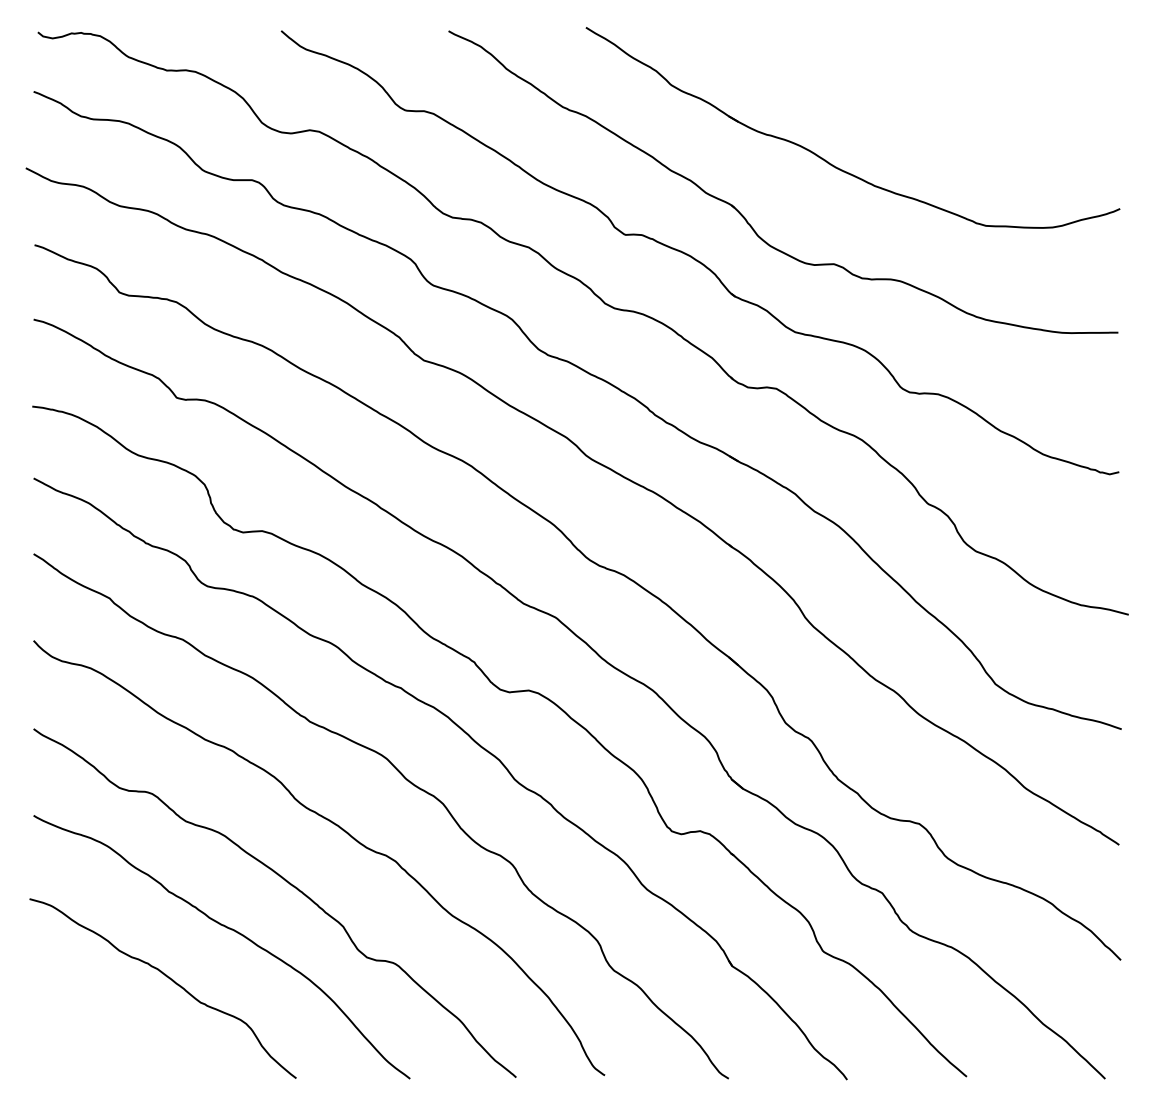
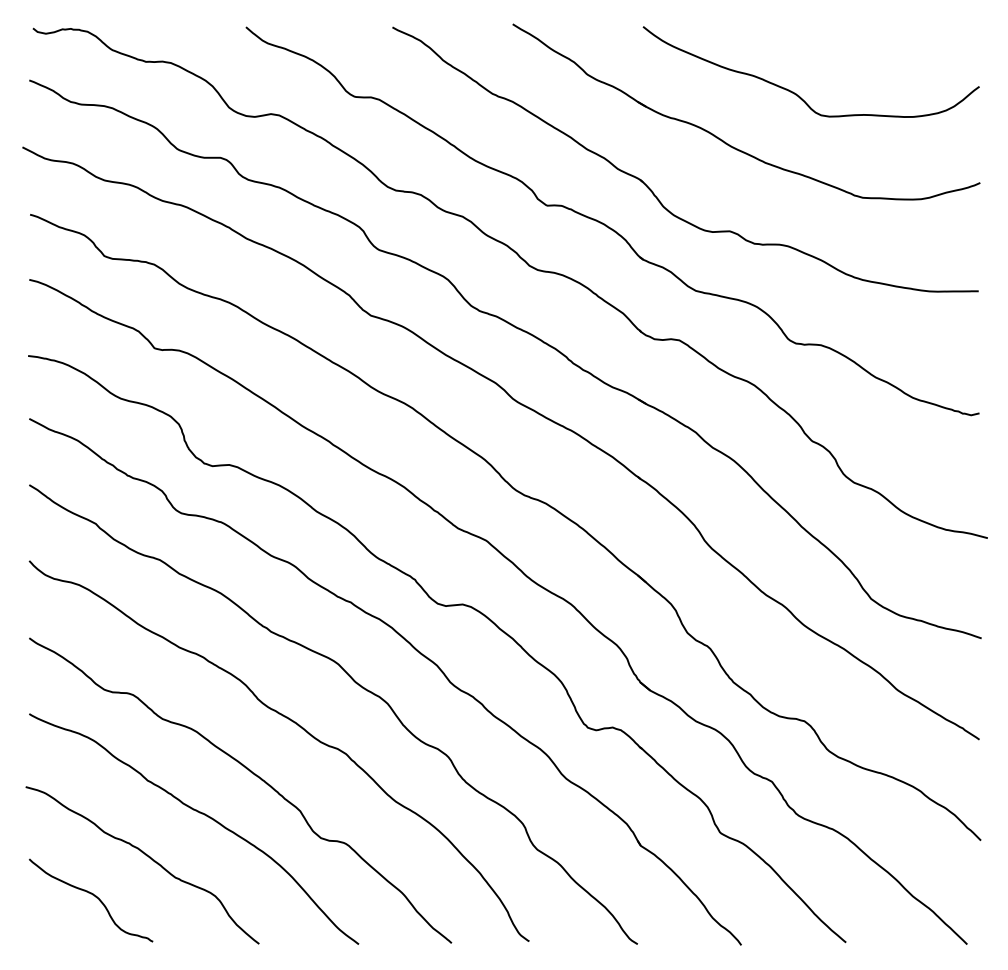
curve: (910, 106) -> (796, 93), added
curve: (108, 1024) -> (94, 896), added

